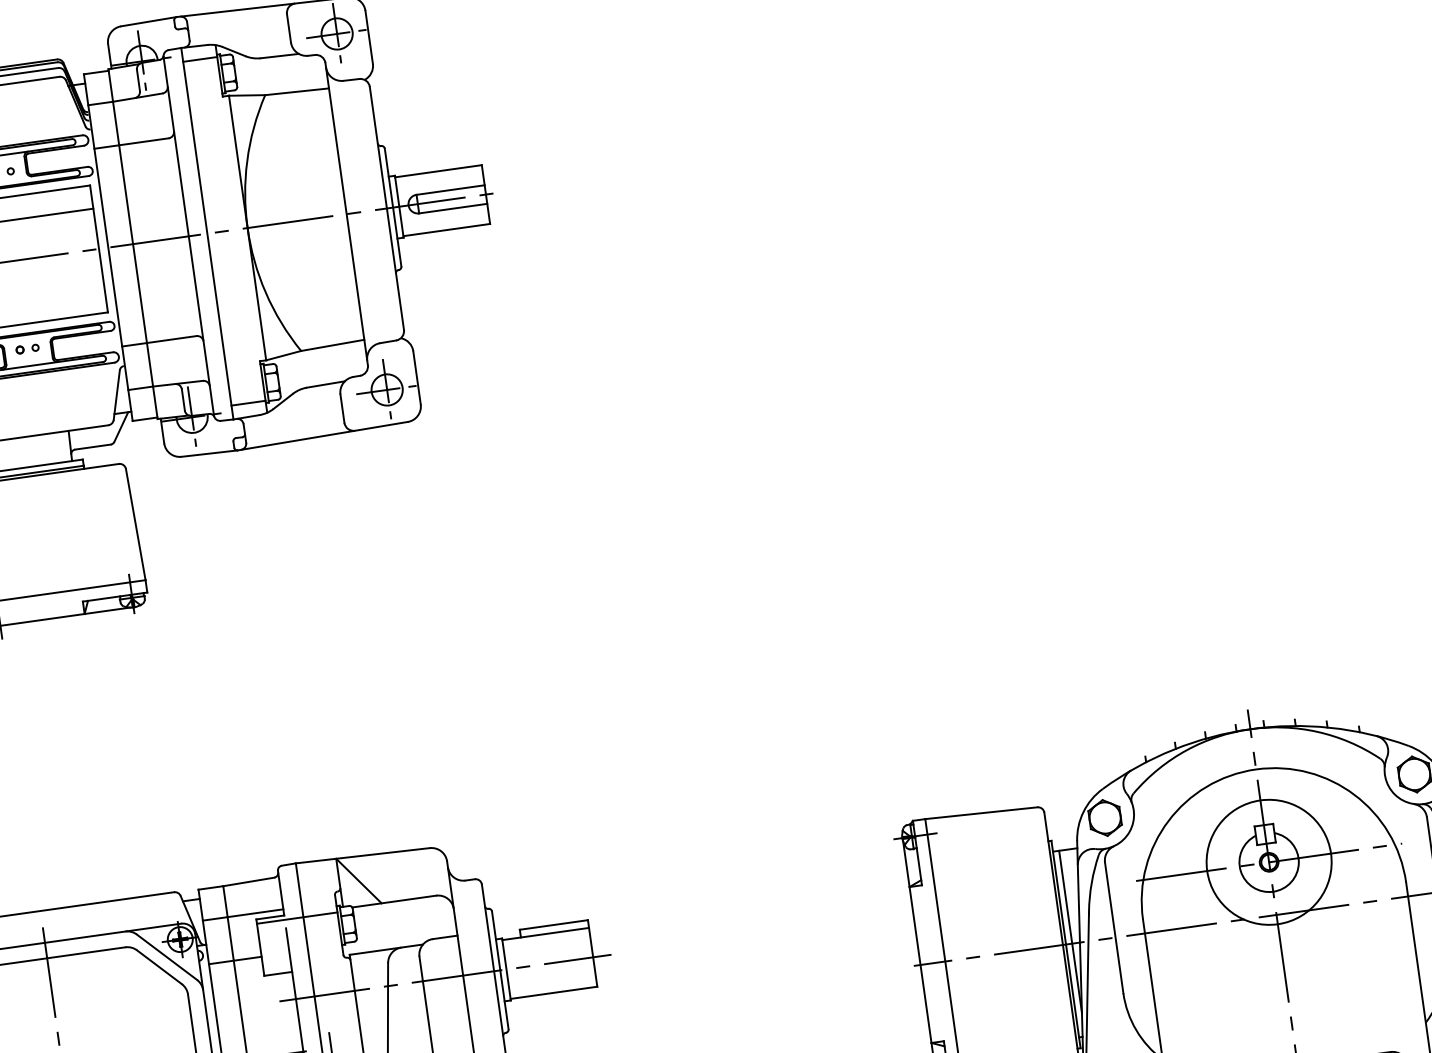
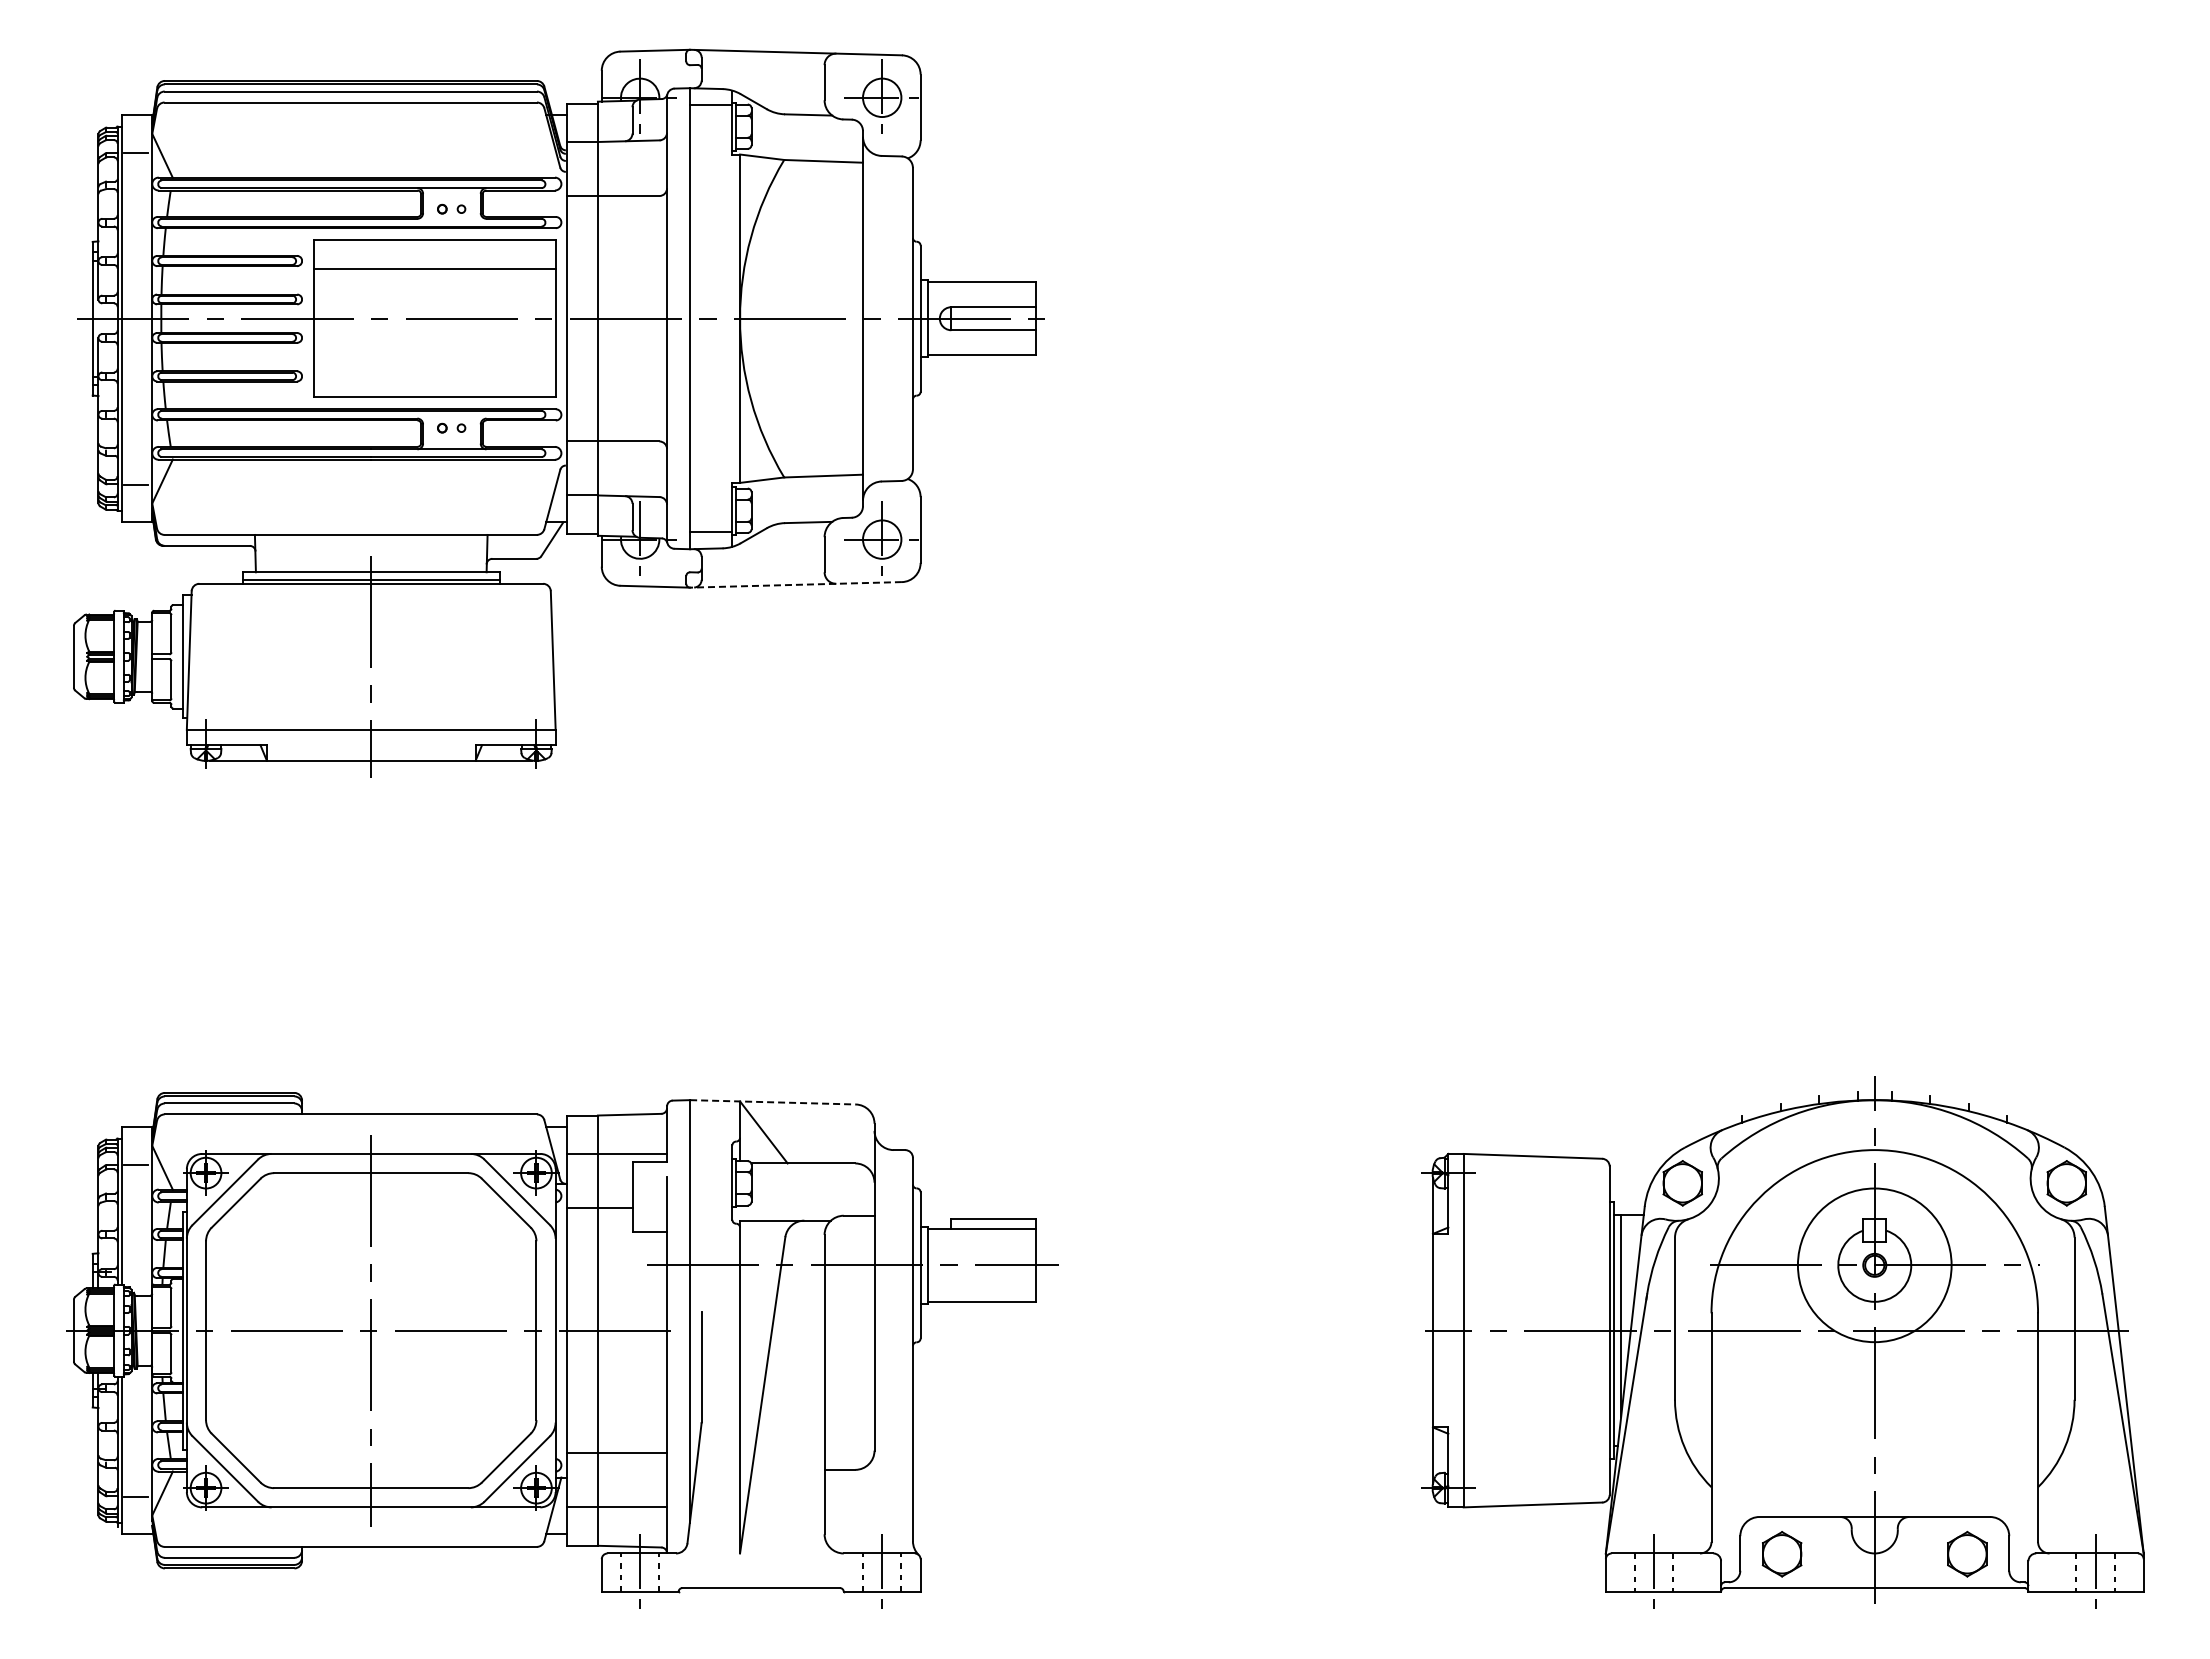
line: (323, 435) -> (796, 584), solid -> dashed
line: (362, 855) -> (772, 1102), solid -> dashed
line: (297, 918) -> (682, 1167), removed

